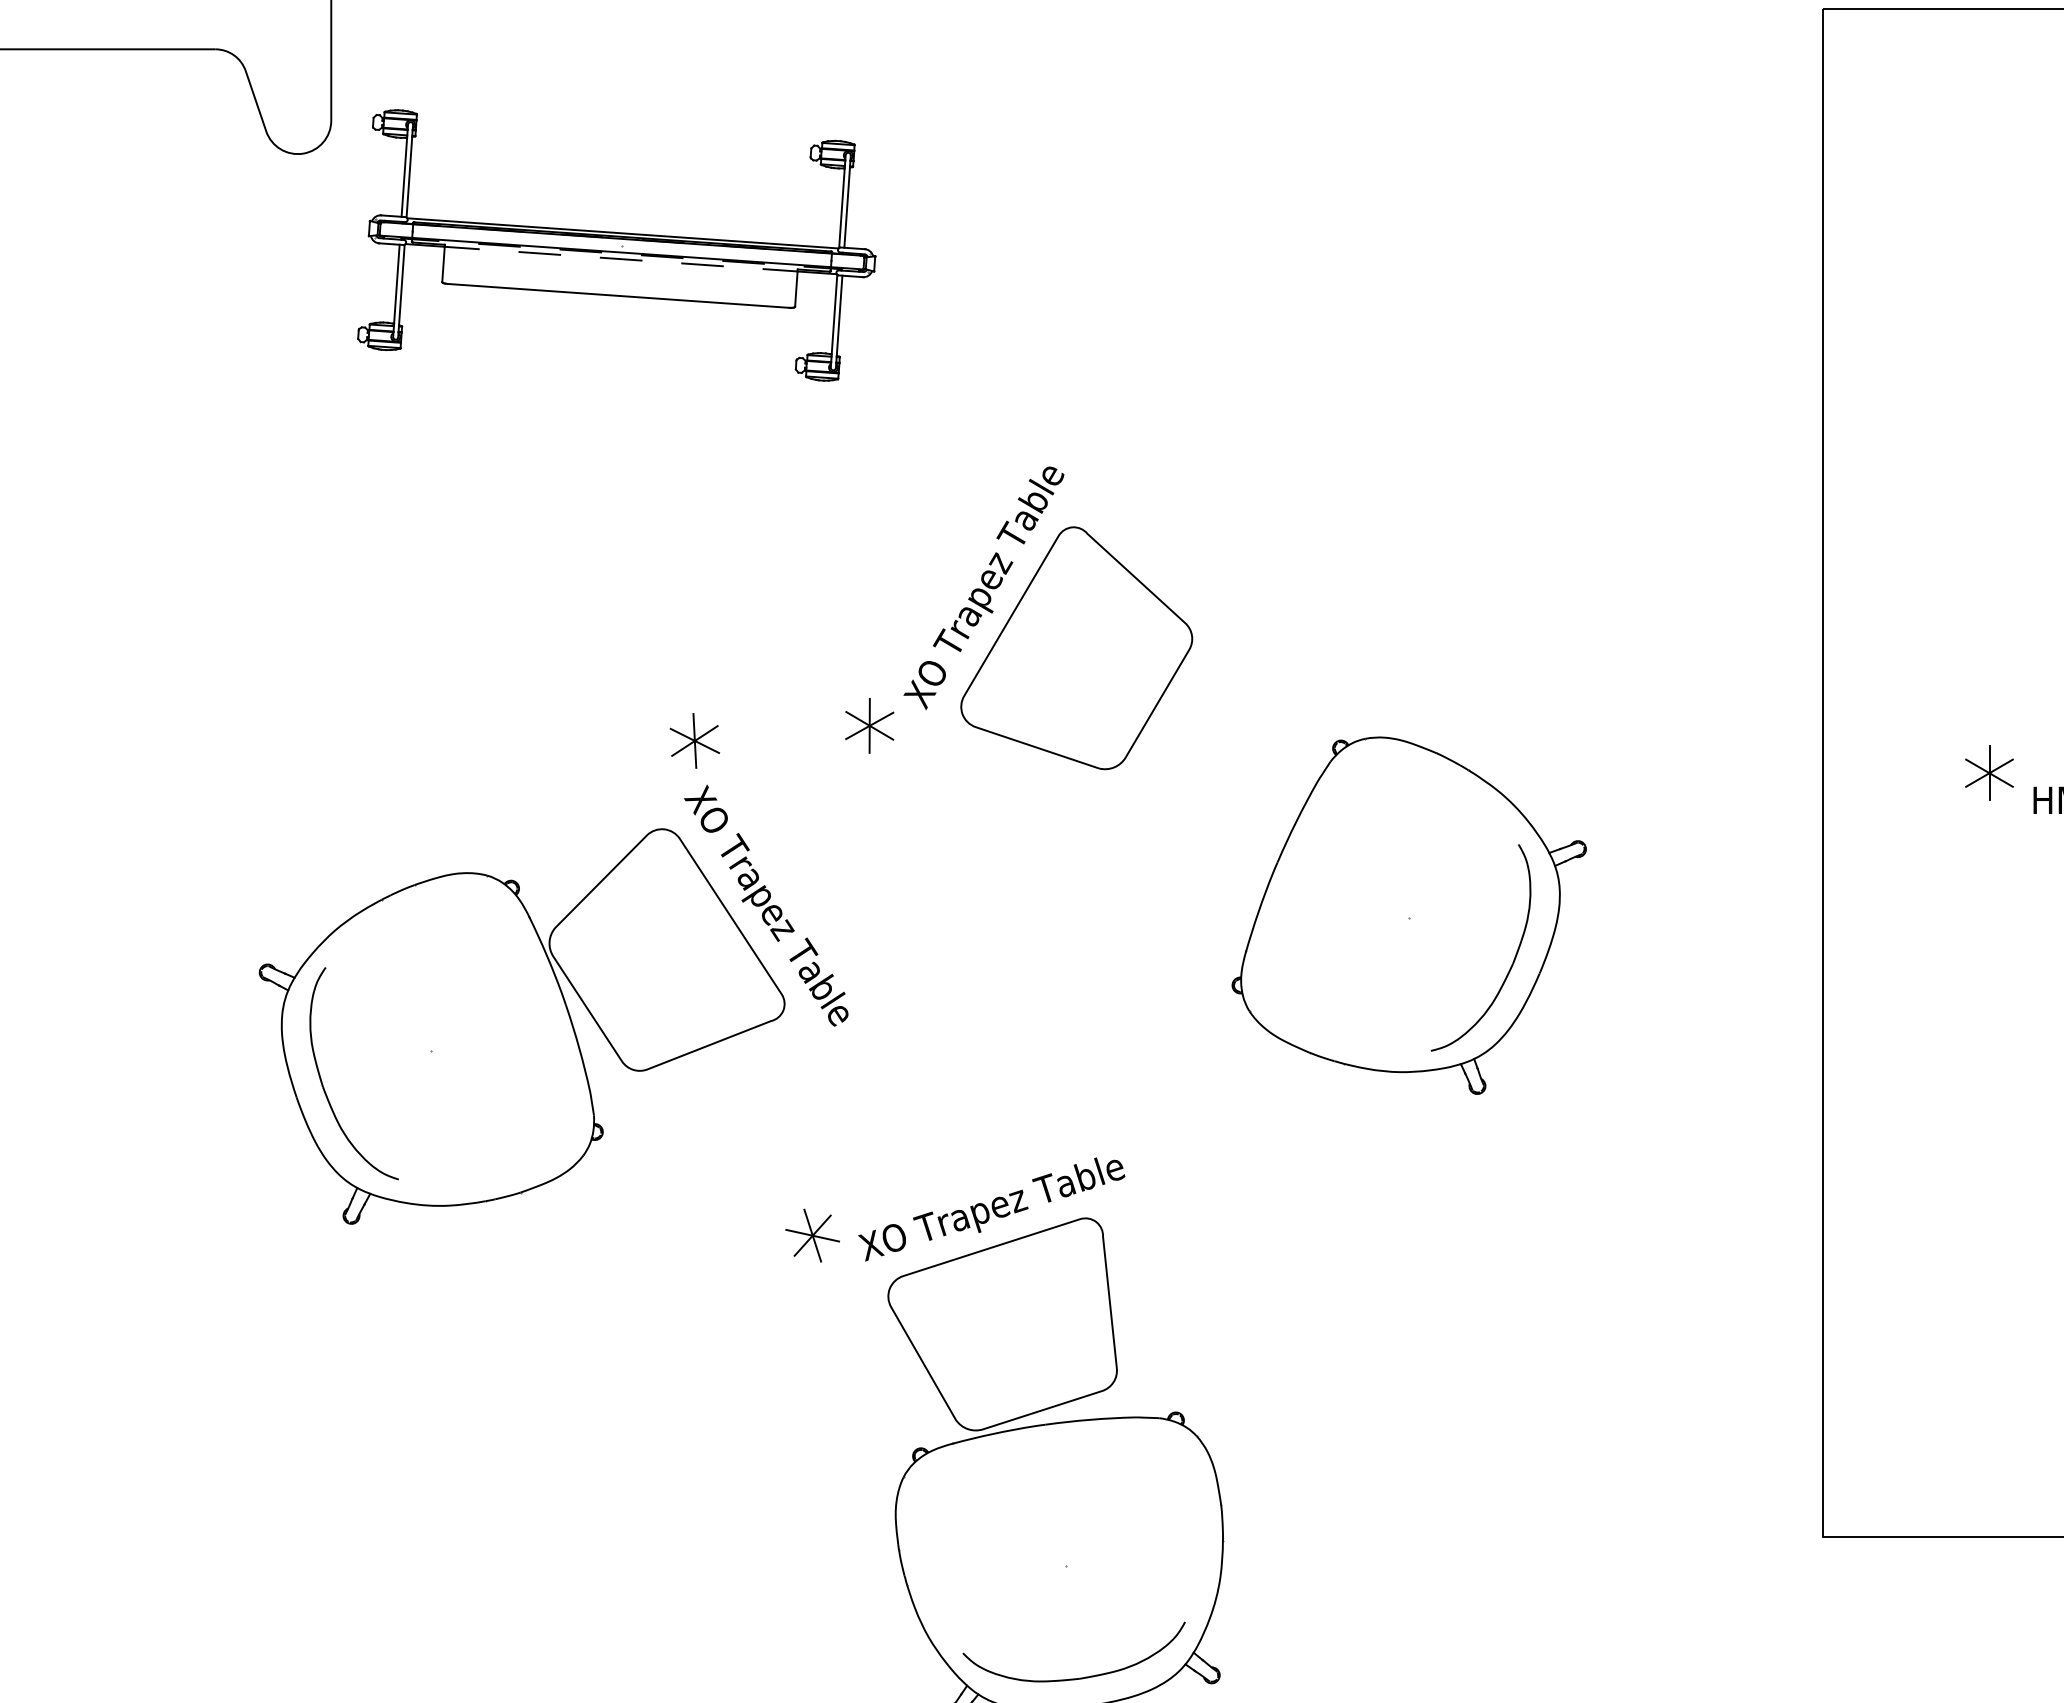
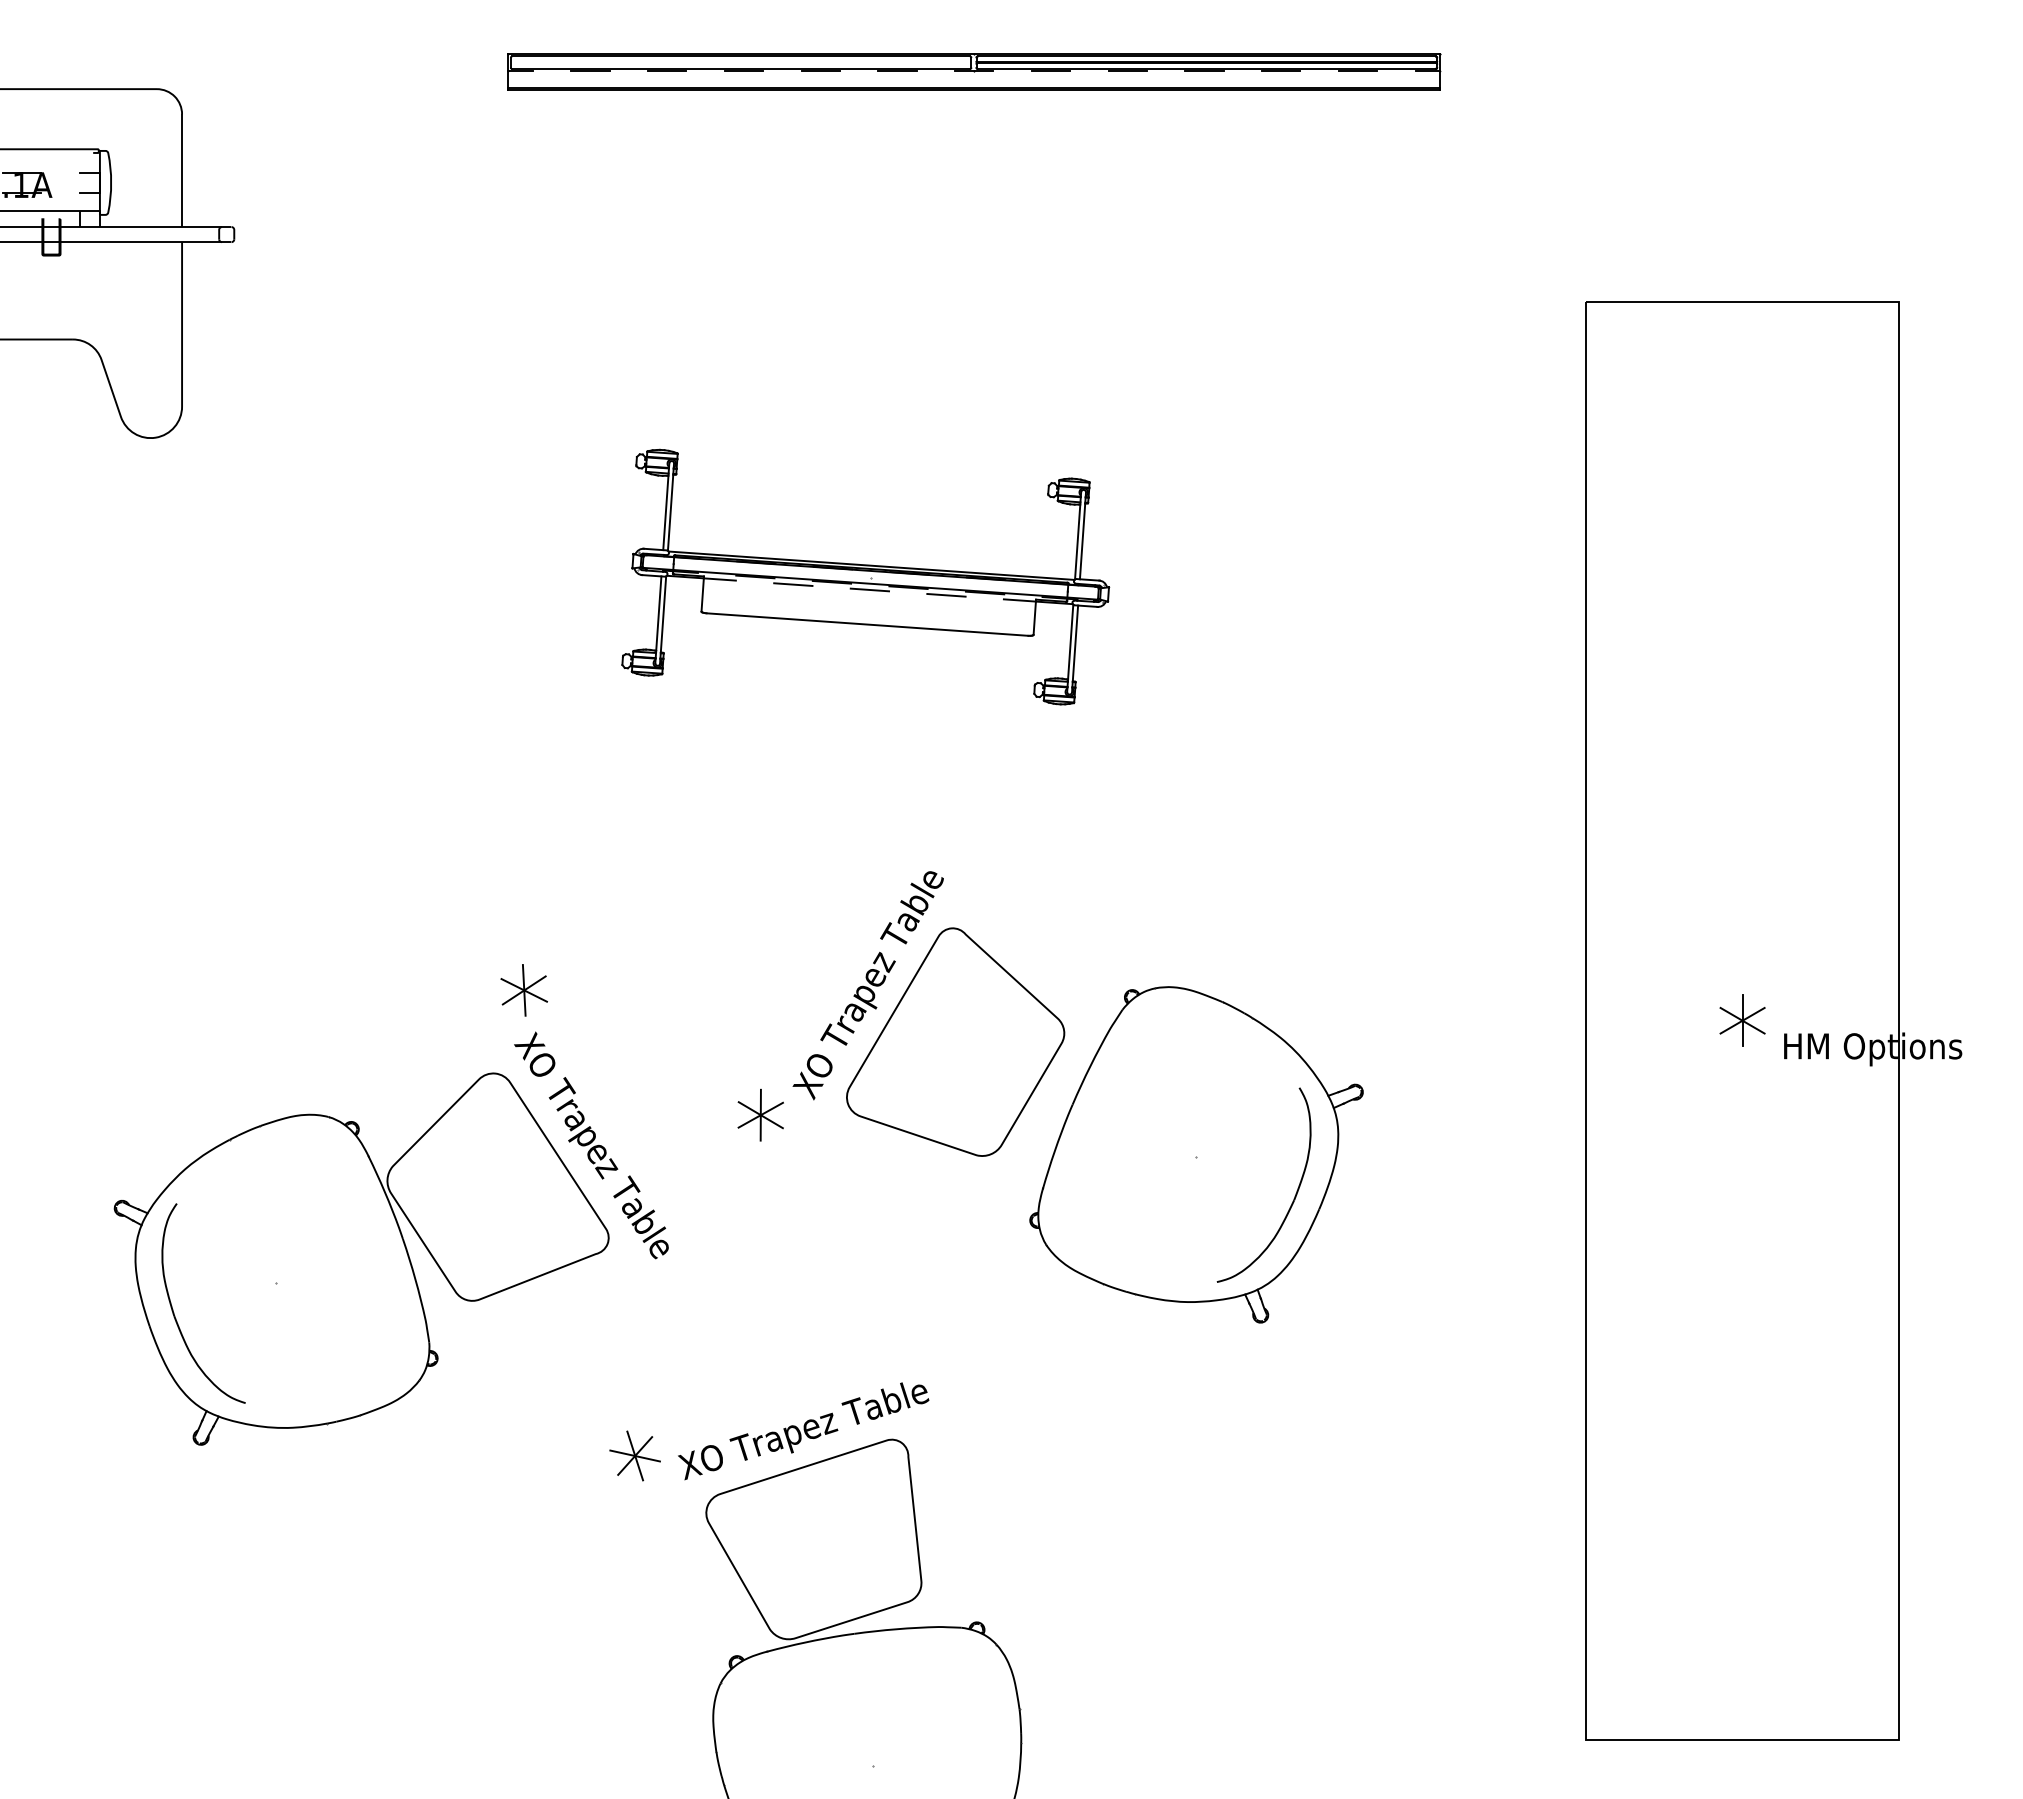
part: (616, 244) -> (865, 576), moved
part: (1019, 617) -> (901, 1013), moved

